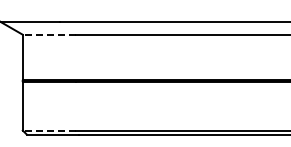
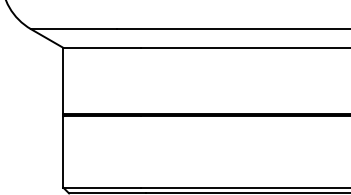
line: (49, 34) -> (102, 47), dashed -> solid
line: (49, 130) -> (102, 187), dashed -> solid

